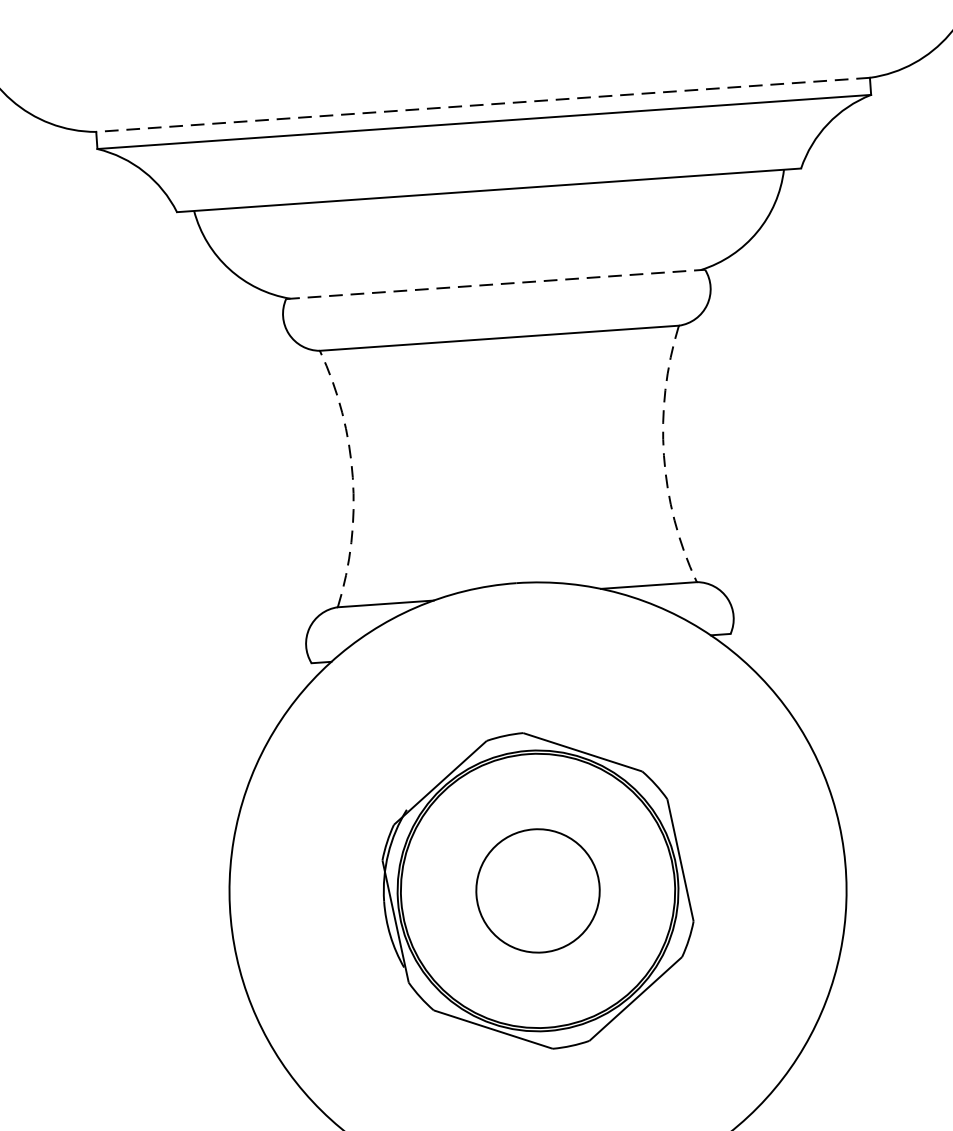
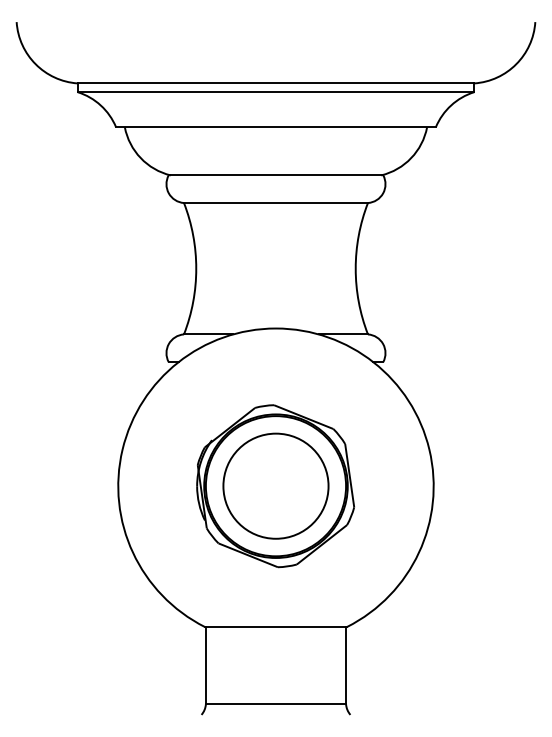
line: (482, 105) -> (275, 83), dashed -> solid
line: (496, 284) -> (276, 175), dashed -> solid
arc: (663, 455) -> (355, 268), dashed -> solid
arc: (353, 476) -> (196, 268), dashed -> solid
circle: (536, 889) -> (275, 485), size x1.67

